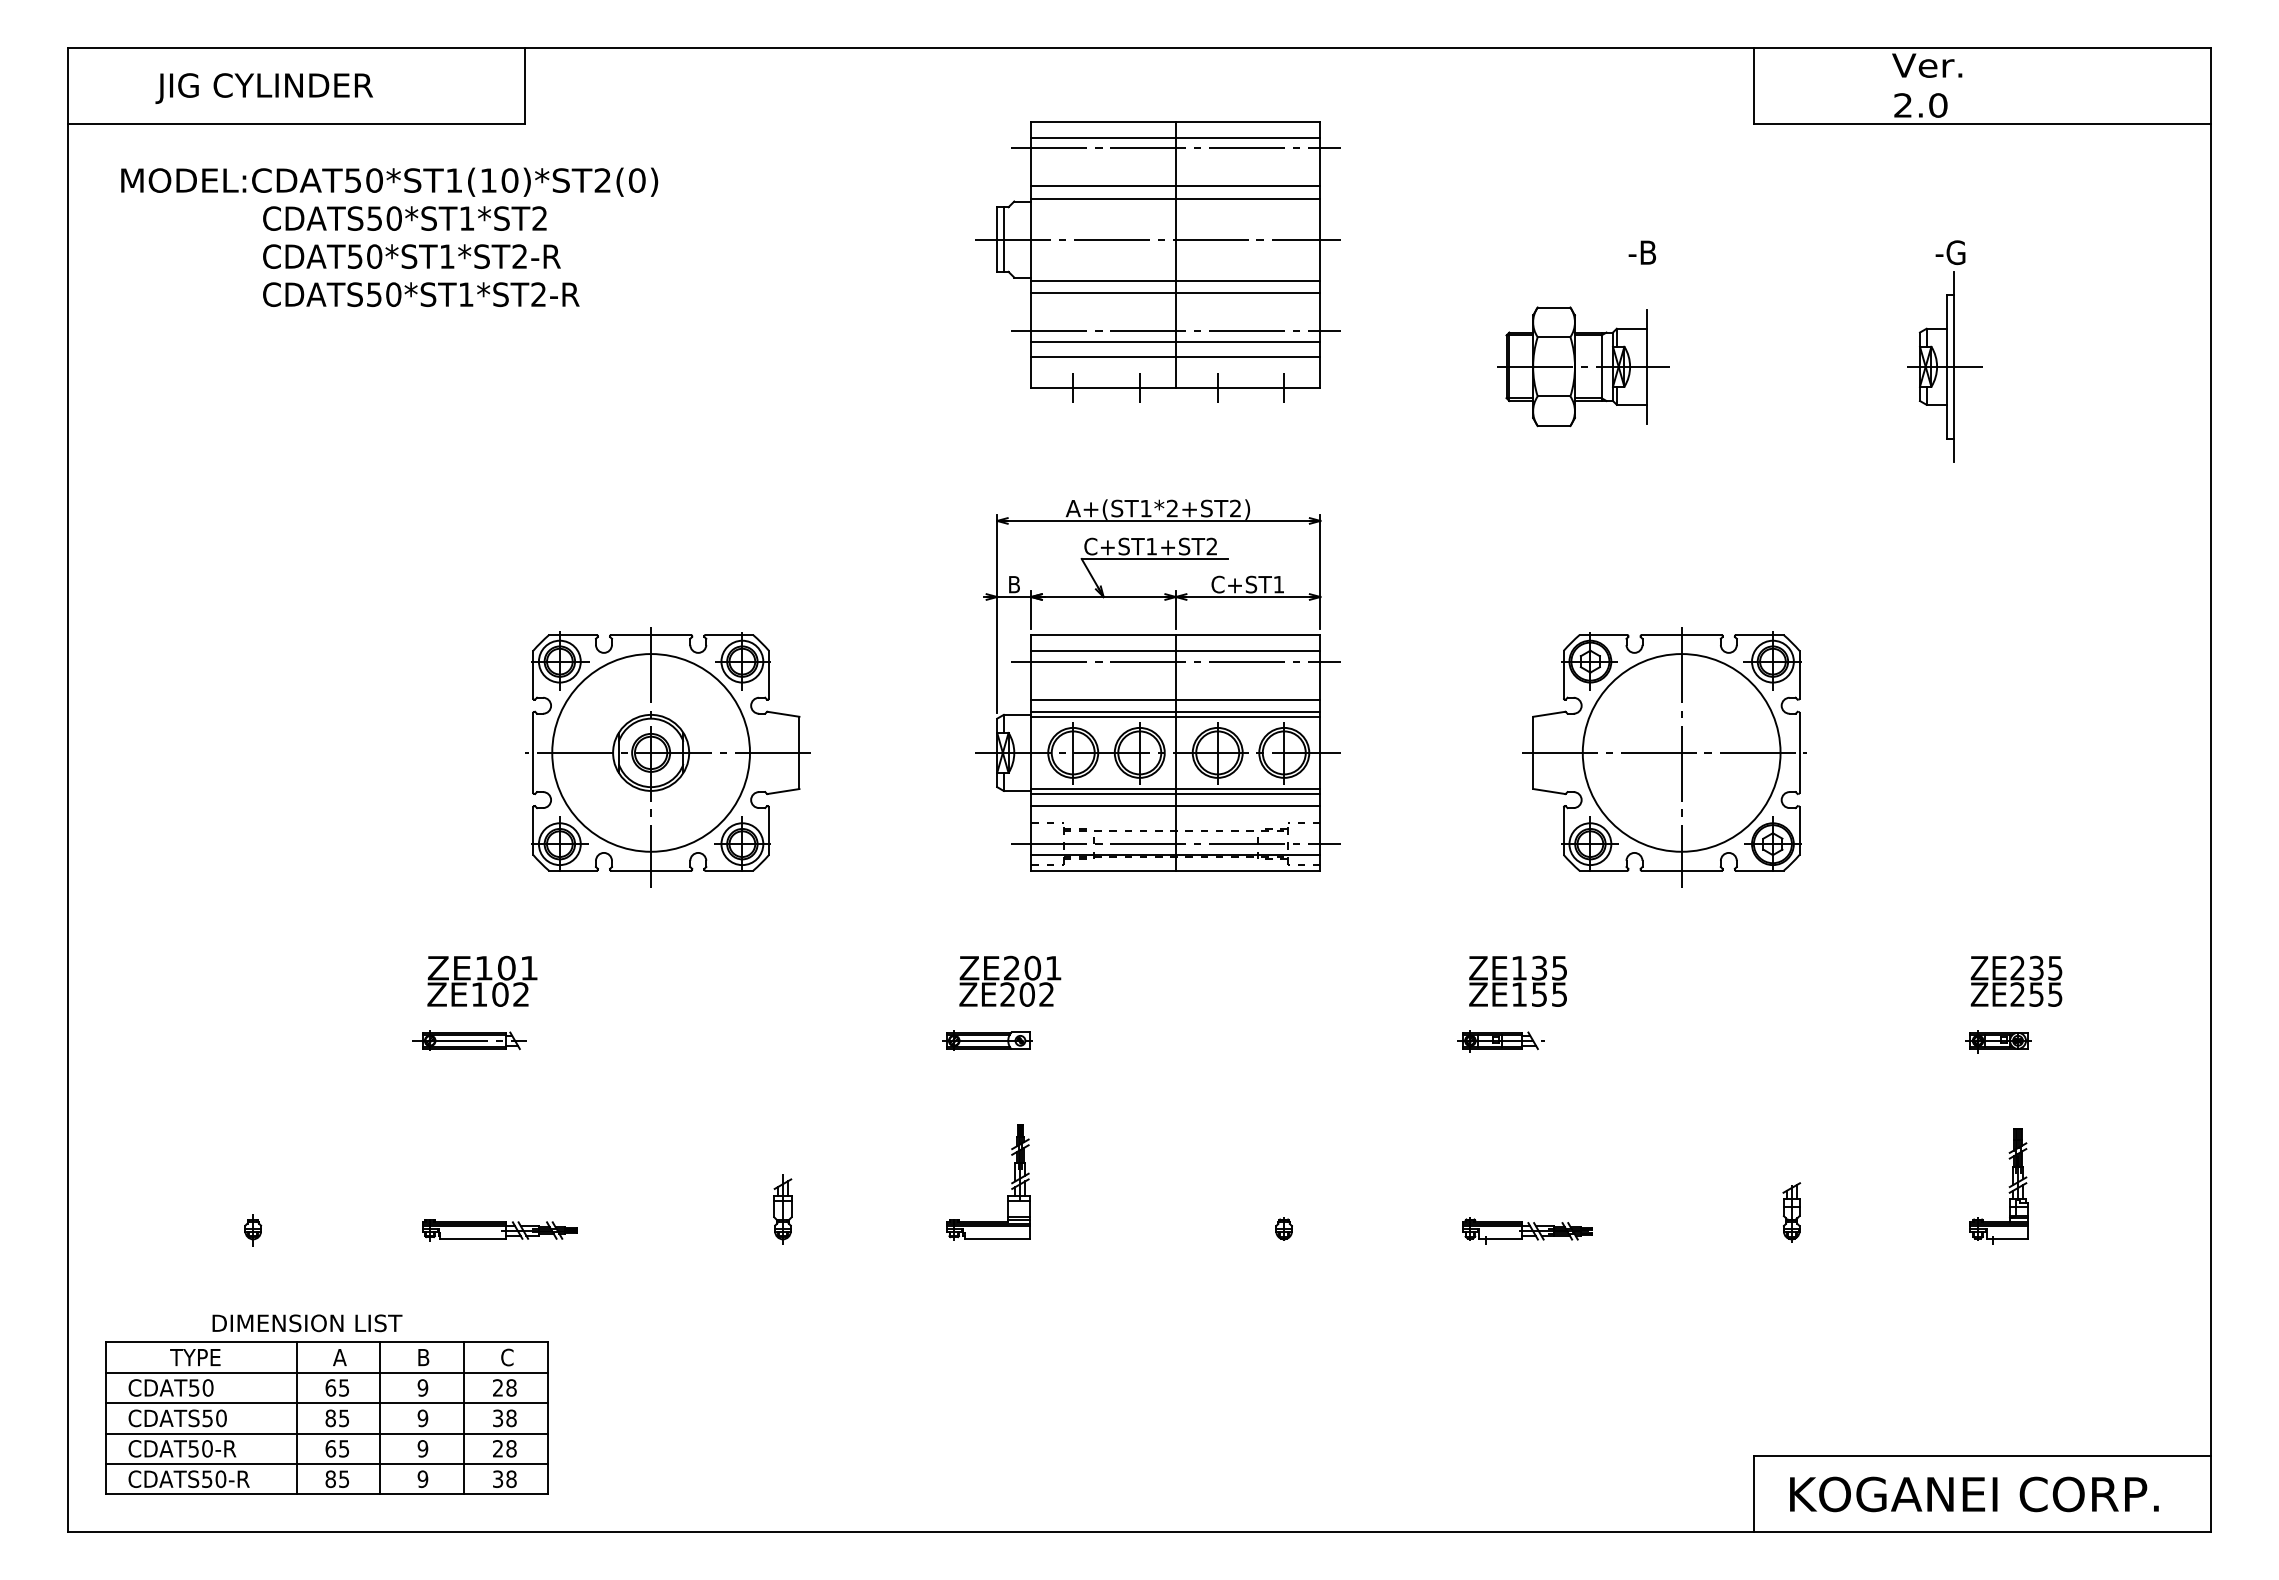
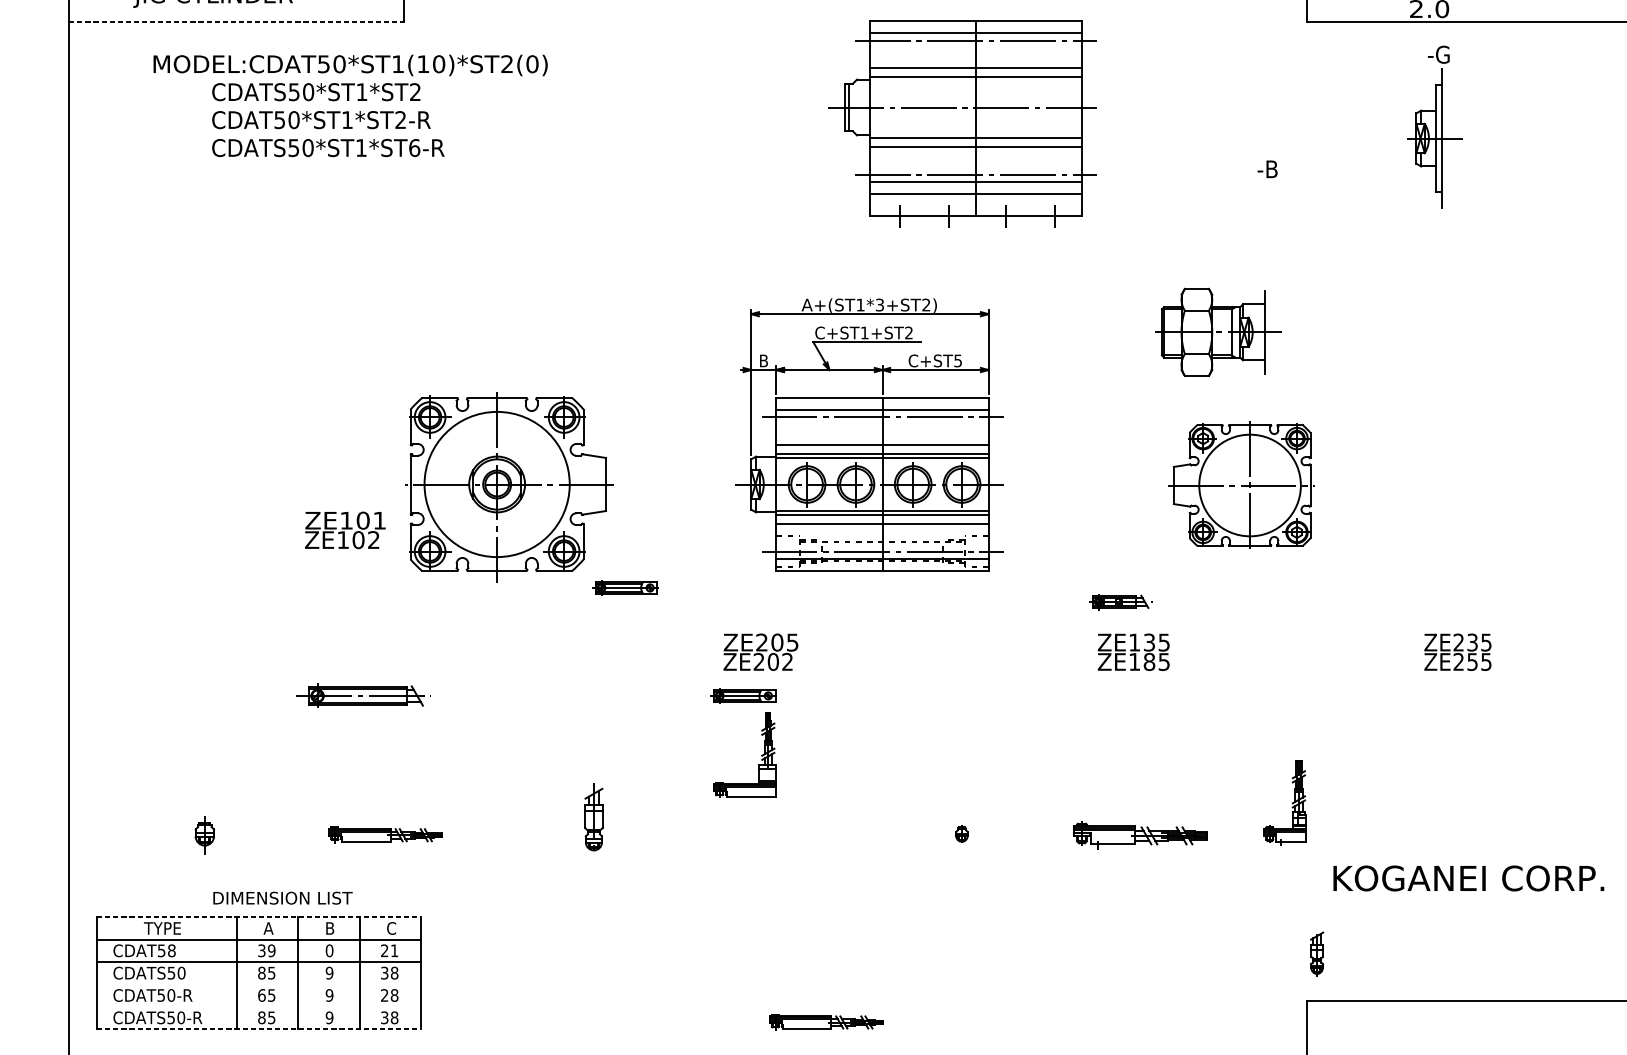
line: (297, 123) -> (237, 22), solid -> dashed
text: (389, 181) -> (350, 64), moved
text: (1641, 252) -> (1266, 169), moved
part: (1157, 261) -> (962, 123), moved
text: (538, 294) -> (414, 147), CDATS50*ST1*ST2-R -> CDATS50*ST1*ST6-R
part: (1944, 351) -> (1434, 127), moved
part: (1583, 366) -> (1218, 332), moved
text: (1172, 508) -> (879, 305), A+(ST1*2+ST2) -> A+(ST1*3+ST2)
text: (1278, 584) -> (957, 360), C+ST1 -> C+ST5
part: (1664, 757) -> (1241, 487), size x0.7
part: (826, 893) -> (625, 587), added
text: (1053, 968) -> (792, 642), ZE201 -> ZE205
text: (482, 980) -> (345, 529), moved
text: (2016, 980) -> (1457, 651), moved
text: (1539, 994) -> (1149, 661), ZE155 -> ZE185
part: (469, 1040) -> (363, 695), size x1.6
part: (1500, 1041) -> (1120, 602), moved
part: (1998, 1041) -> (1486, 696), removed
part: (1011, 1182) -> (761, 755), moved
part: (2008, 1186) -> (1291, 802), moved
part: (782, 1209) -> (593, 819), size x1.4
part: (1791, 1212) -> (1316, 954), moved
part: (253, 1230) -> (205, 835), size x1.6
part: (1527, 1230) -> (1140, 835), size x1.4
text: (307, 1323) -> (283, 898), moved
line: (326, 1342) -> (258, 917), solid -> dashed
text: (207, 1387) -> (171, 950), CDAT50 -> CDAT58
text: (337, 1387) -> (266, 950), 65 -> 39
text: (422, 1387) -> (329, 950), 9 -> 0
text: (511, 1387) -> (394, 950), 28 -> 21
line: (326, 1433) -> (258, 984), removed
line: (326, 1464) -> (258, 1007), removed
part: (1099, 1485) -> (826, 1022), added
line: (326, 1494) -> (258, 1029), solid -> dashed
text: (1974, 1494) -> (1468, 878), moved

